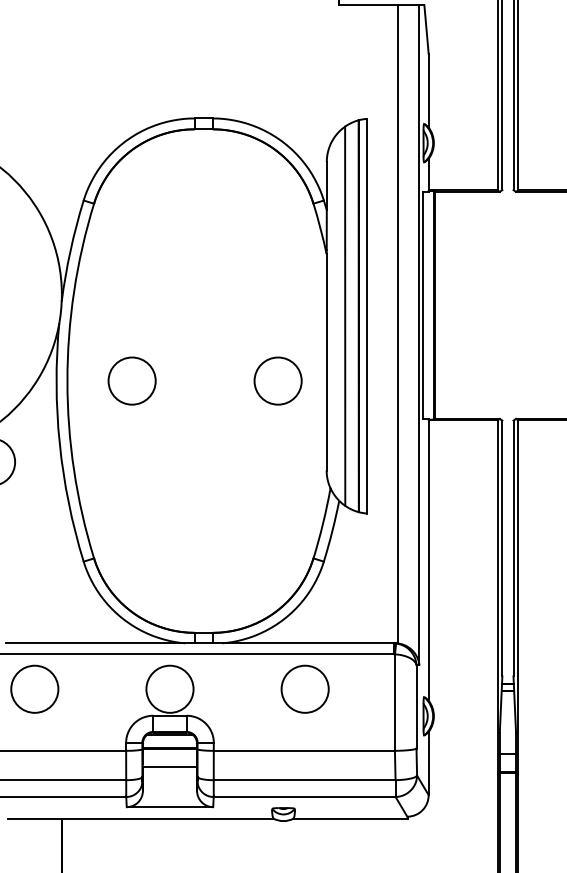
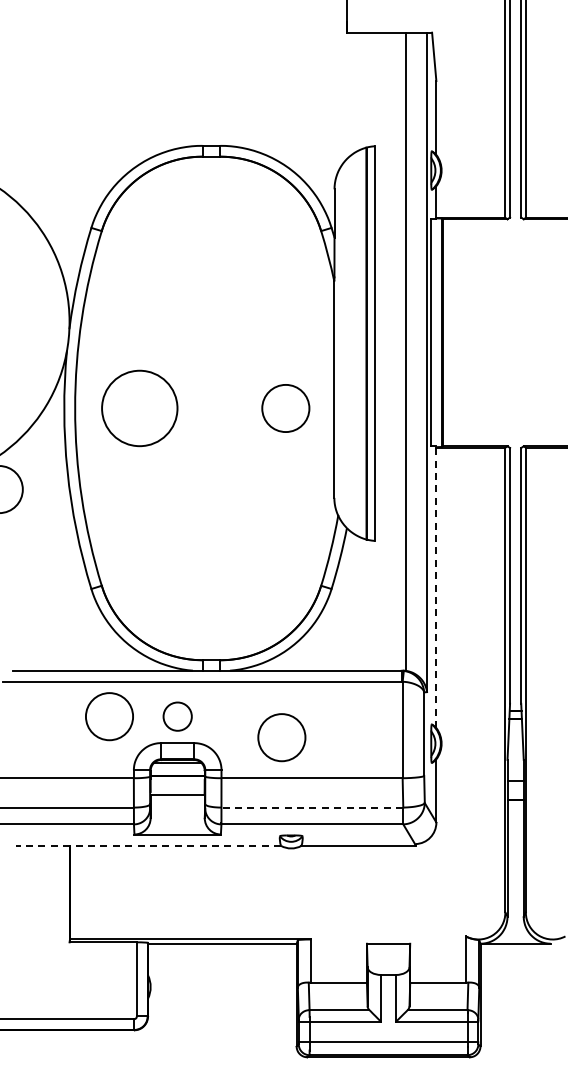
line: (344, 316) -> (352, 343), removed
circle: (131, 381) -> (139, 408), size x1.6
line: (428, 560) -> (436, 587), solid -> dashed
circle: (34, 689) -> (109, 716), moved
circle: (169, 689) -> (177, 716), size x0.6
circle: (304, 689) -> (281, 737), moved
line: (304, 780) -> (312, 807), solid -> dashed
line: (140, 818) -> (148, 845), solid -> dashed

